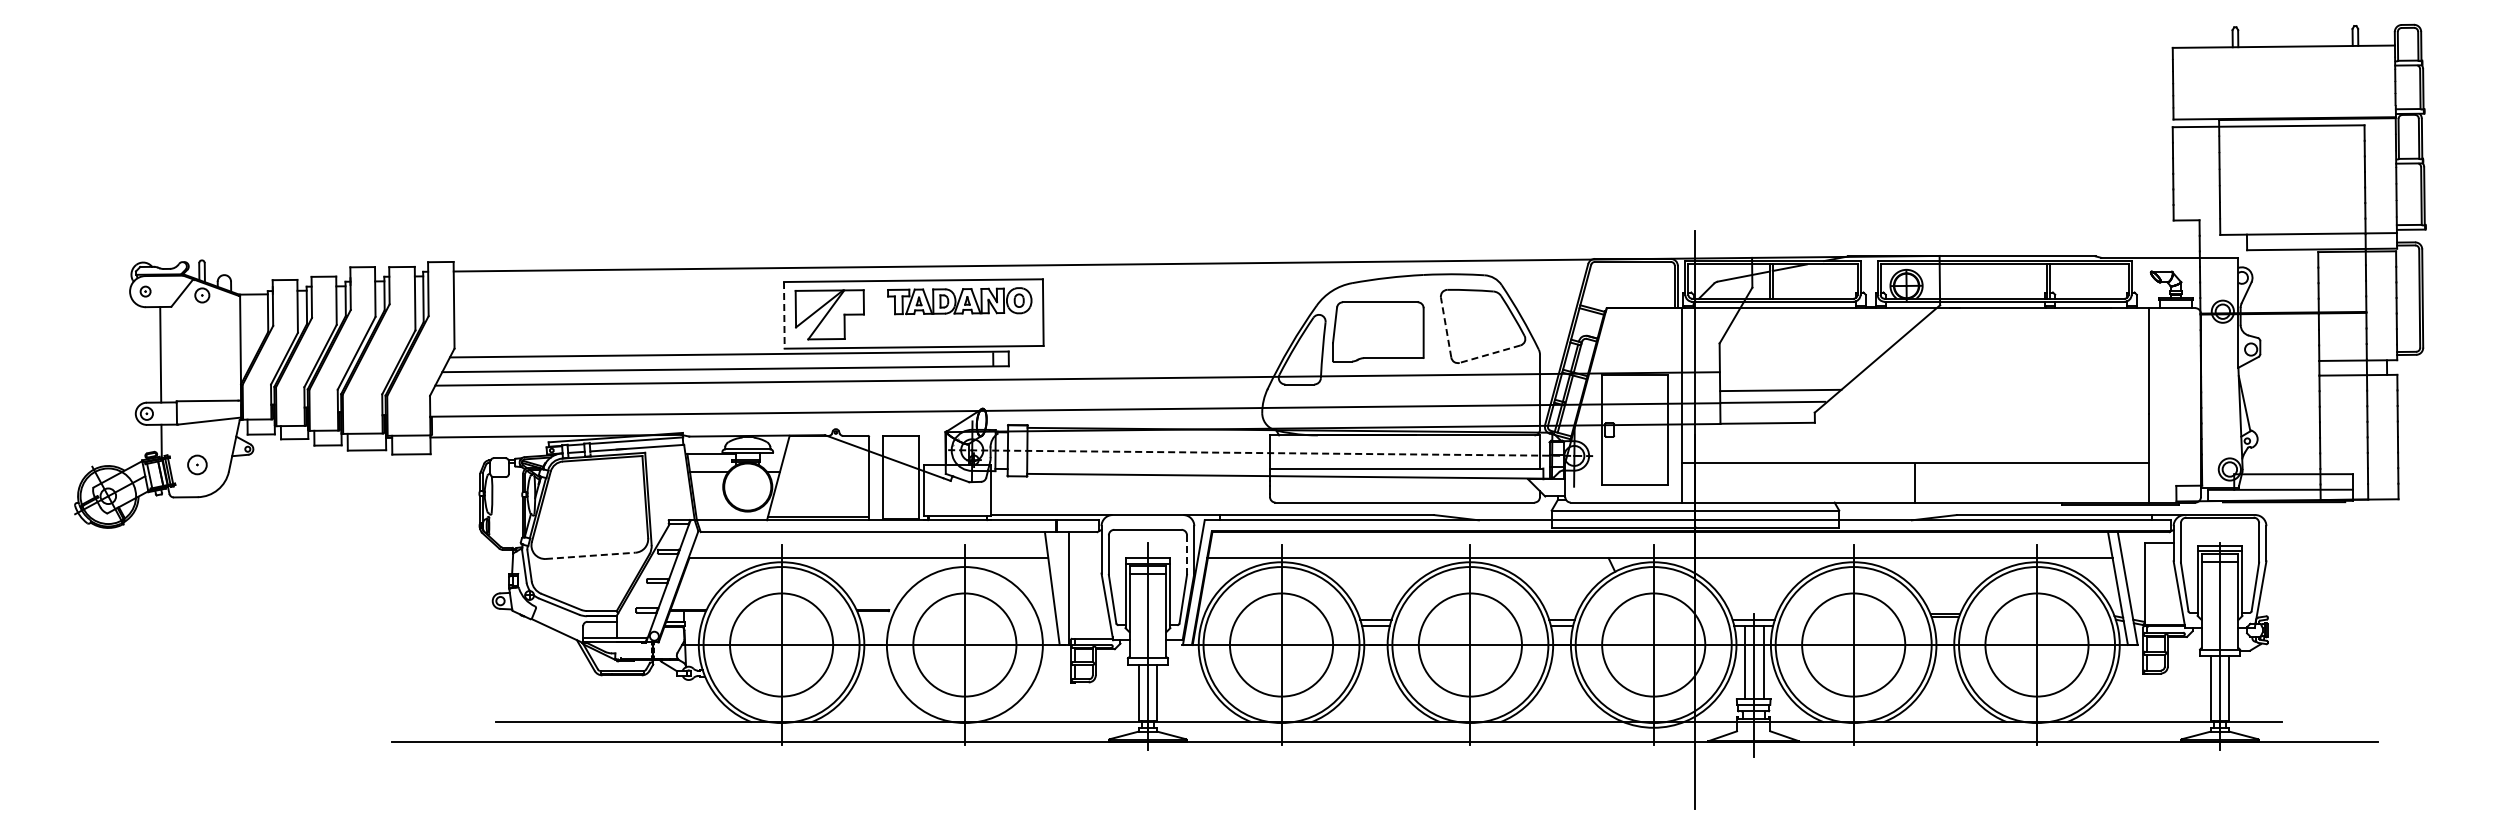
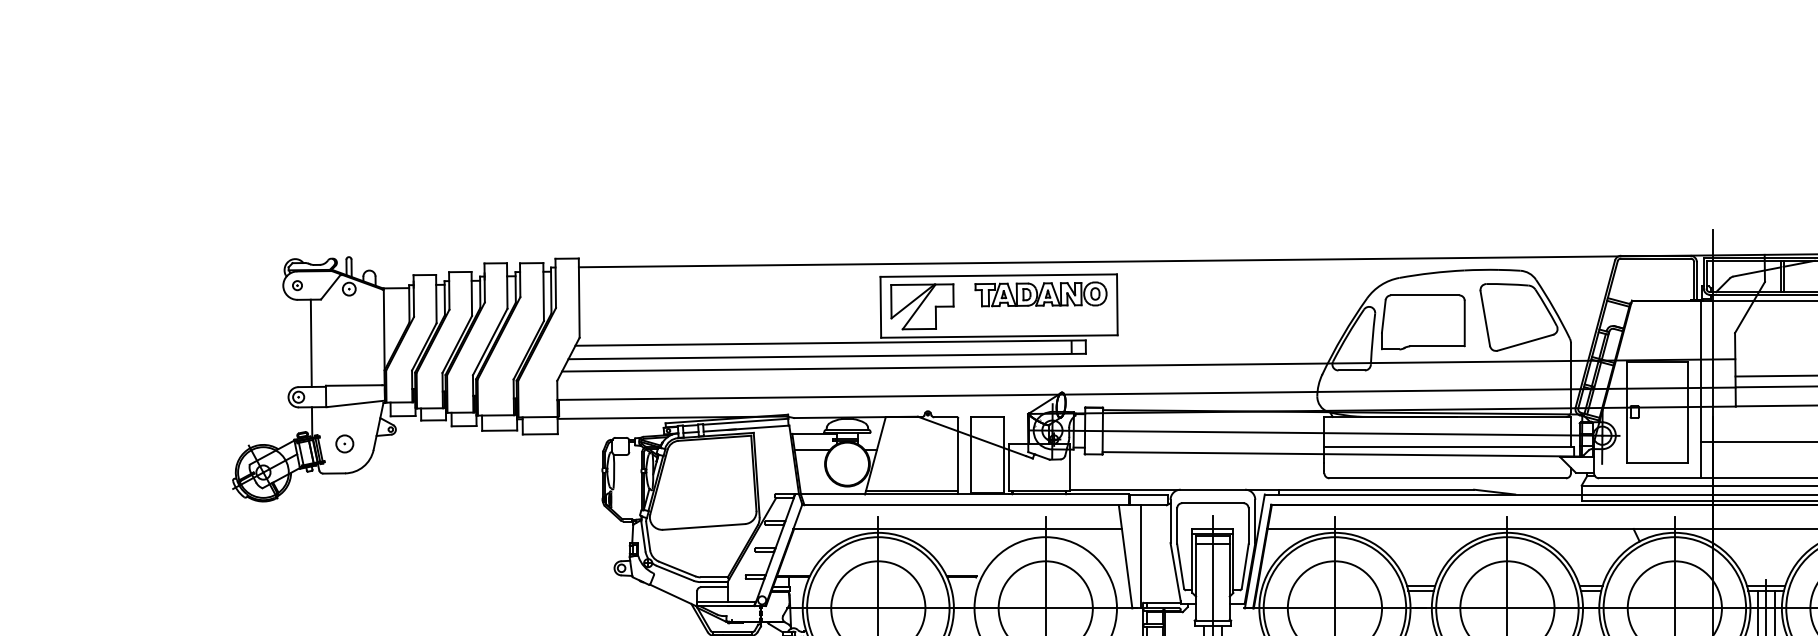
line: (784, 315) -> (880, 307), dashed -> solid
line: (1446, 327) -> (1485, 318), dashed -> solid
line: (1490, 354) -> (1525, 343), dashed -> solid
line: (1270, 453) -> (1324, 433), dashed -> solid
line: (590, 555) -> (703, 526), dashed -> solid
line: (1187, 555) -> (1249, 526), dashed -> solid

